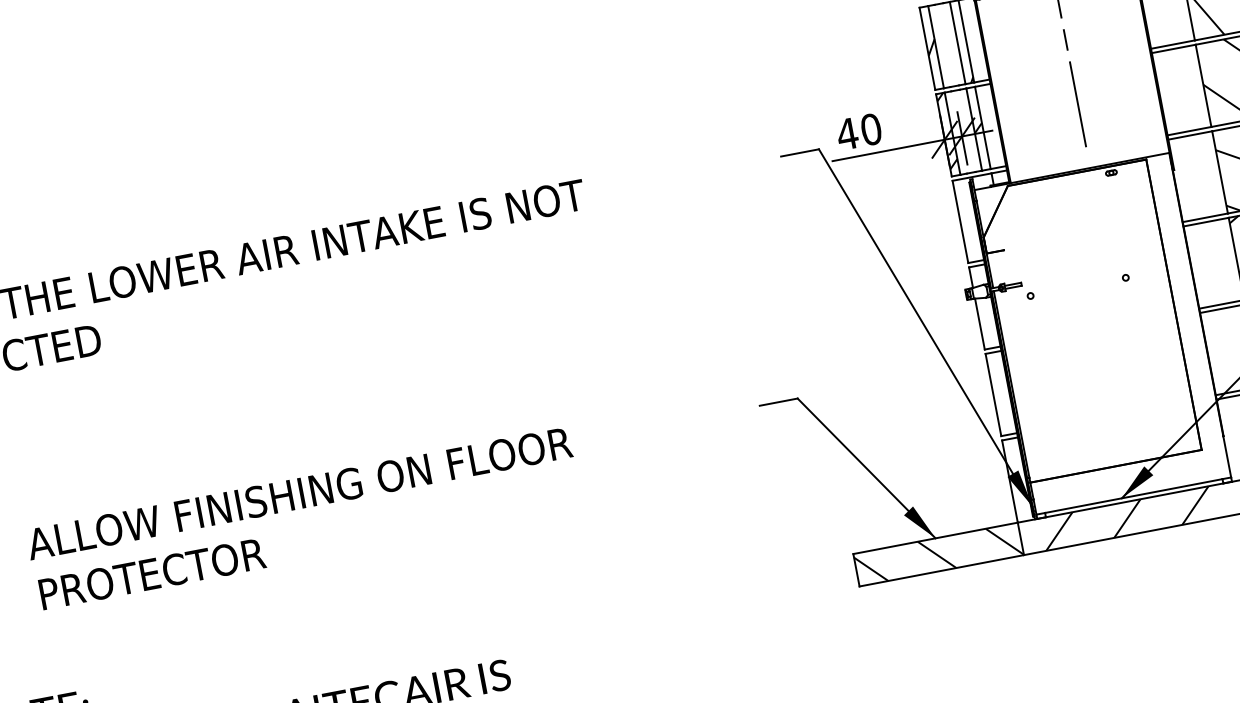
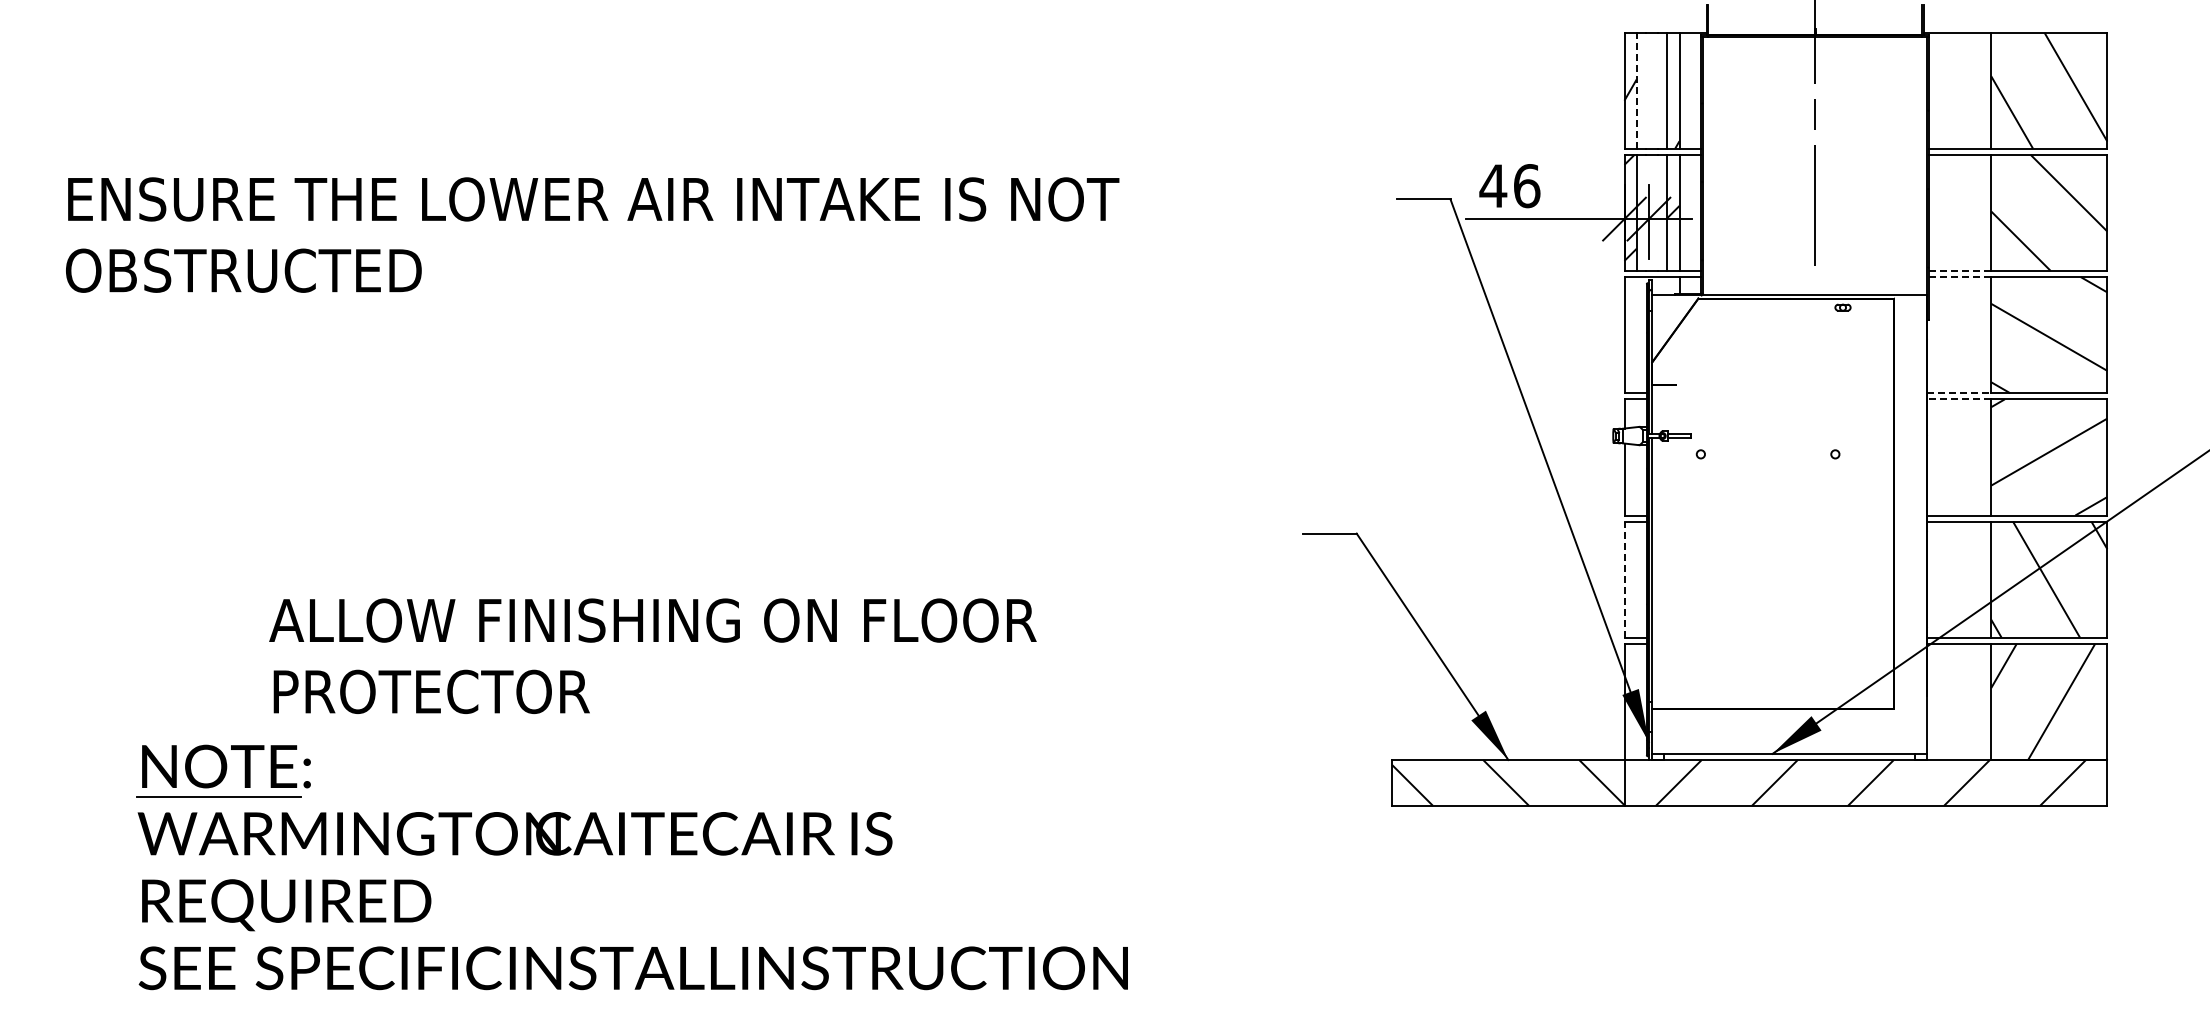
line: (935, 47) -> (1636, 90), solid -> dashed
text: (870, 129) -> (1526, 186), 40 -> 46
line: (1189, 131) -> (1960, 271), solid -> dashed
line: (1190, 135) -> (1960, 277), solid -> dashed
line: (1205, 217) -> (1959, 393), solid -> dashed
line: (1206, 222) -> (1959, 399), solid -> dashed
line: (993, 394) -> (1624, 579), solid -> dashed
text: (303, 518) -> (652, 655), moved

